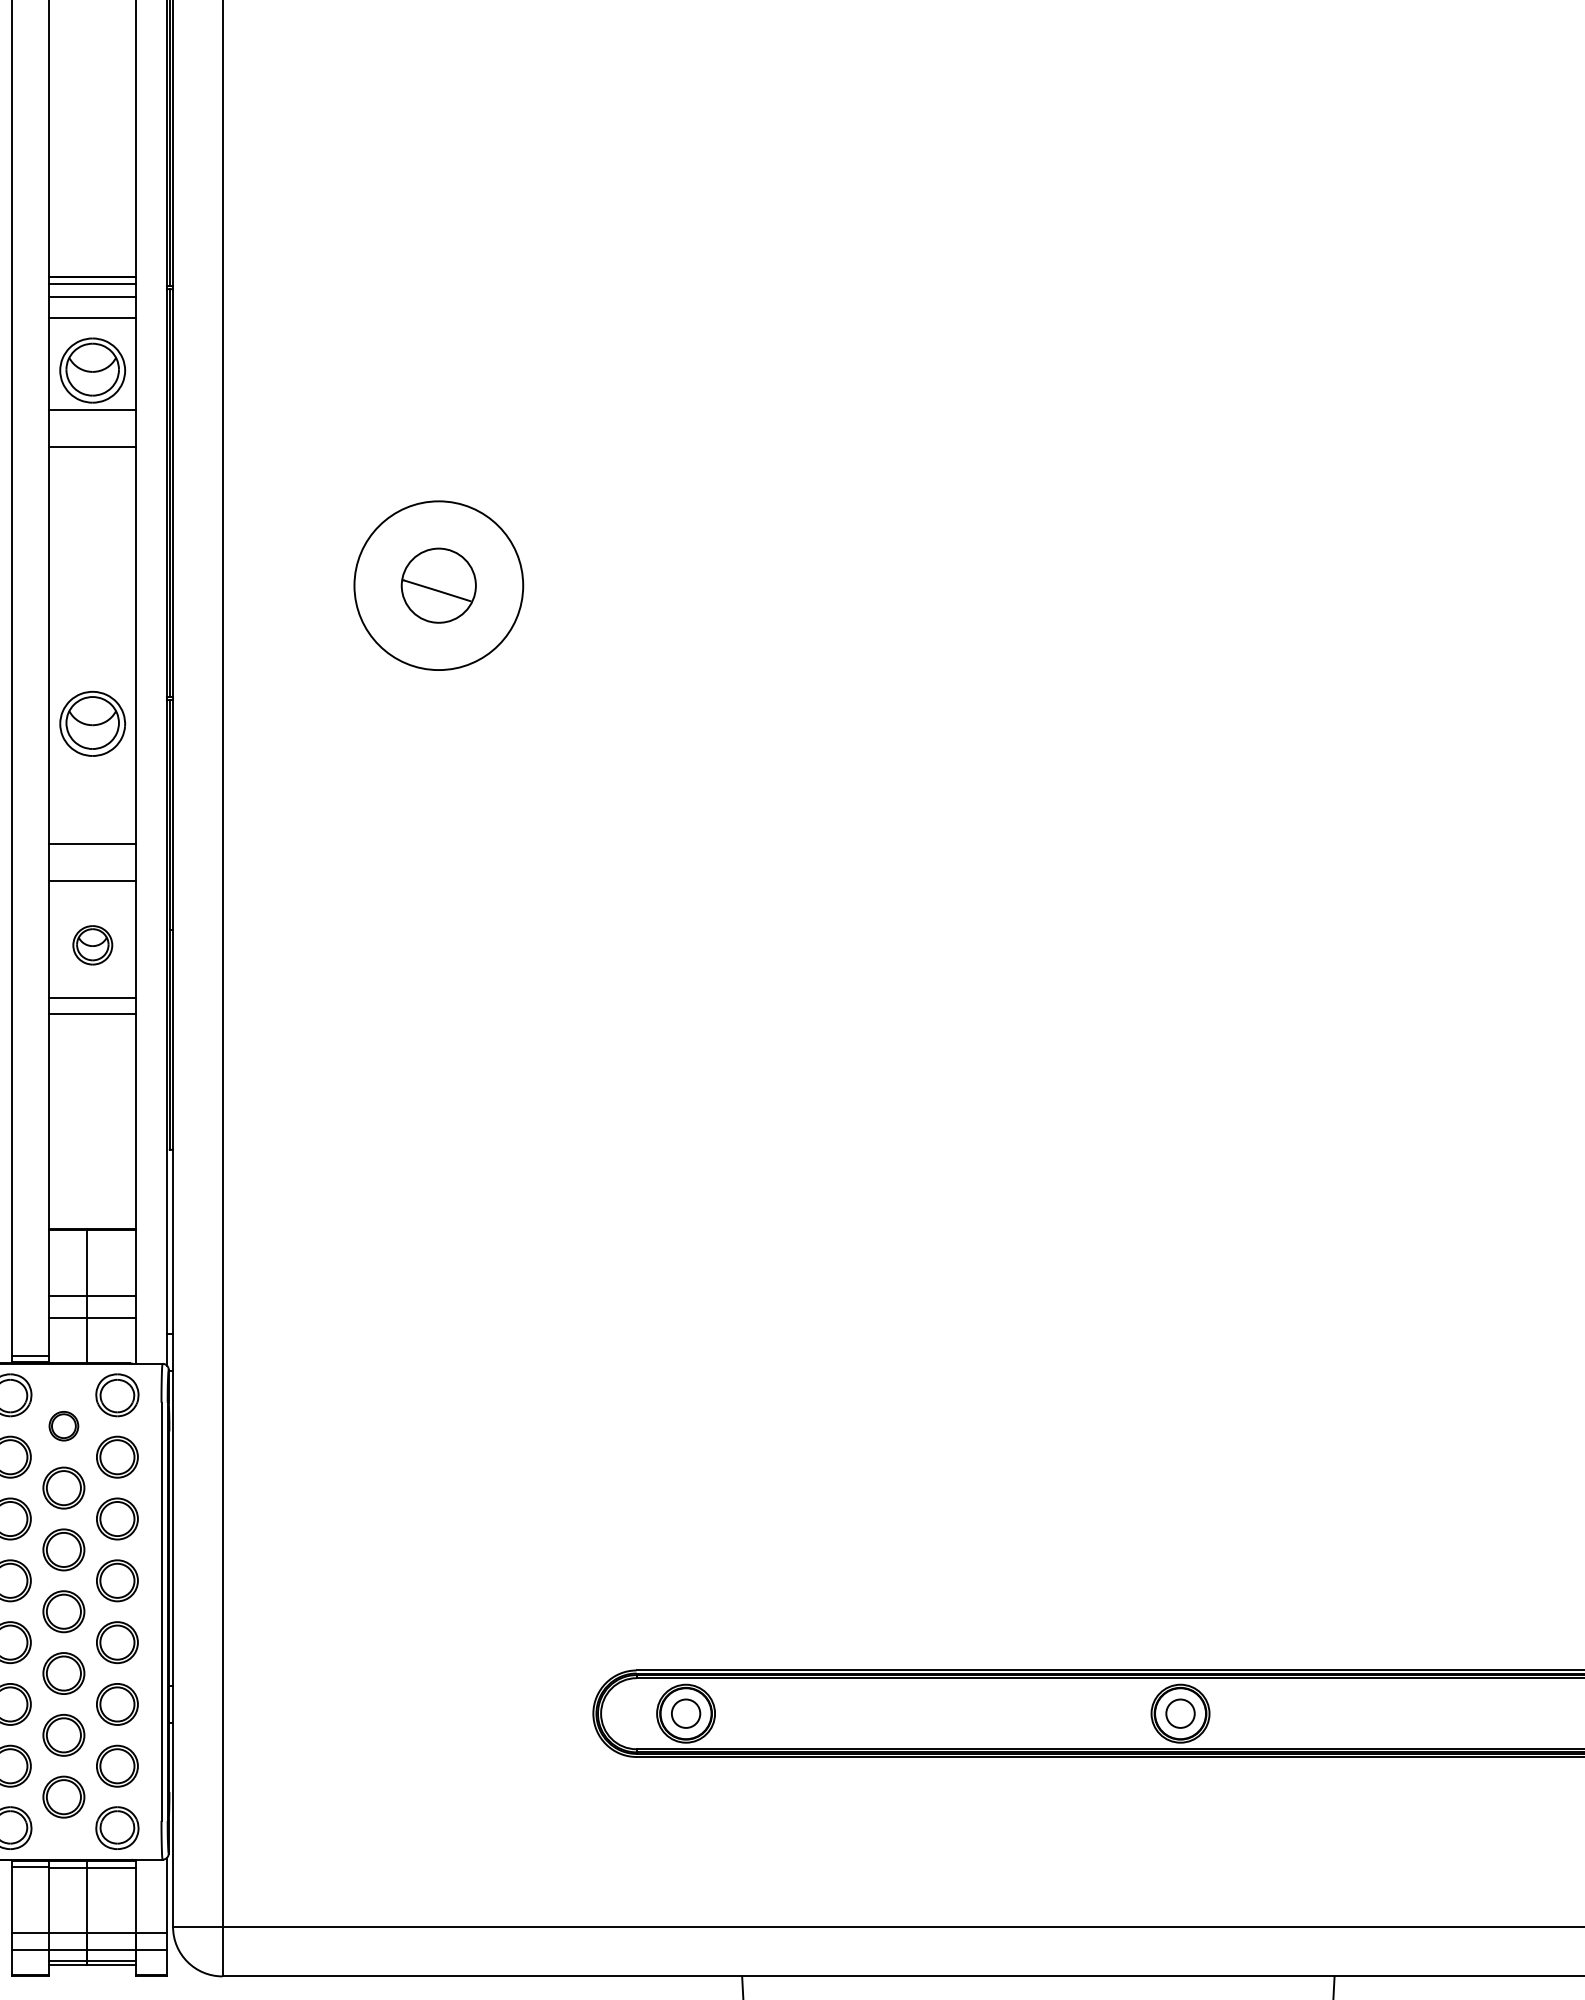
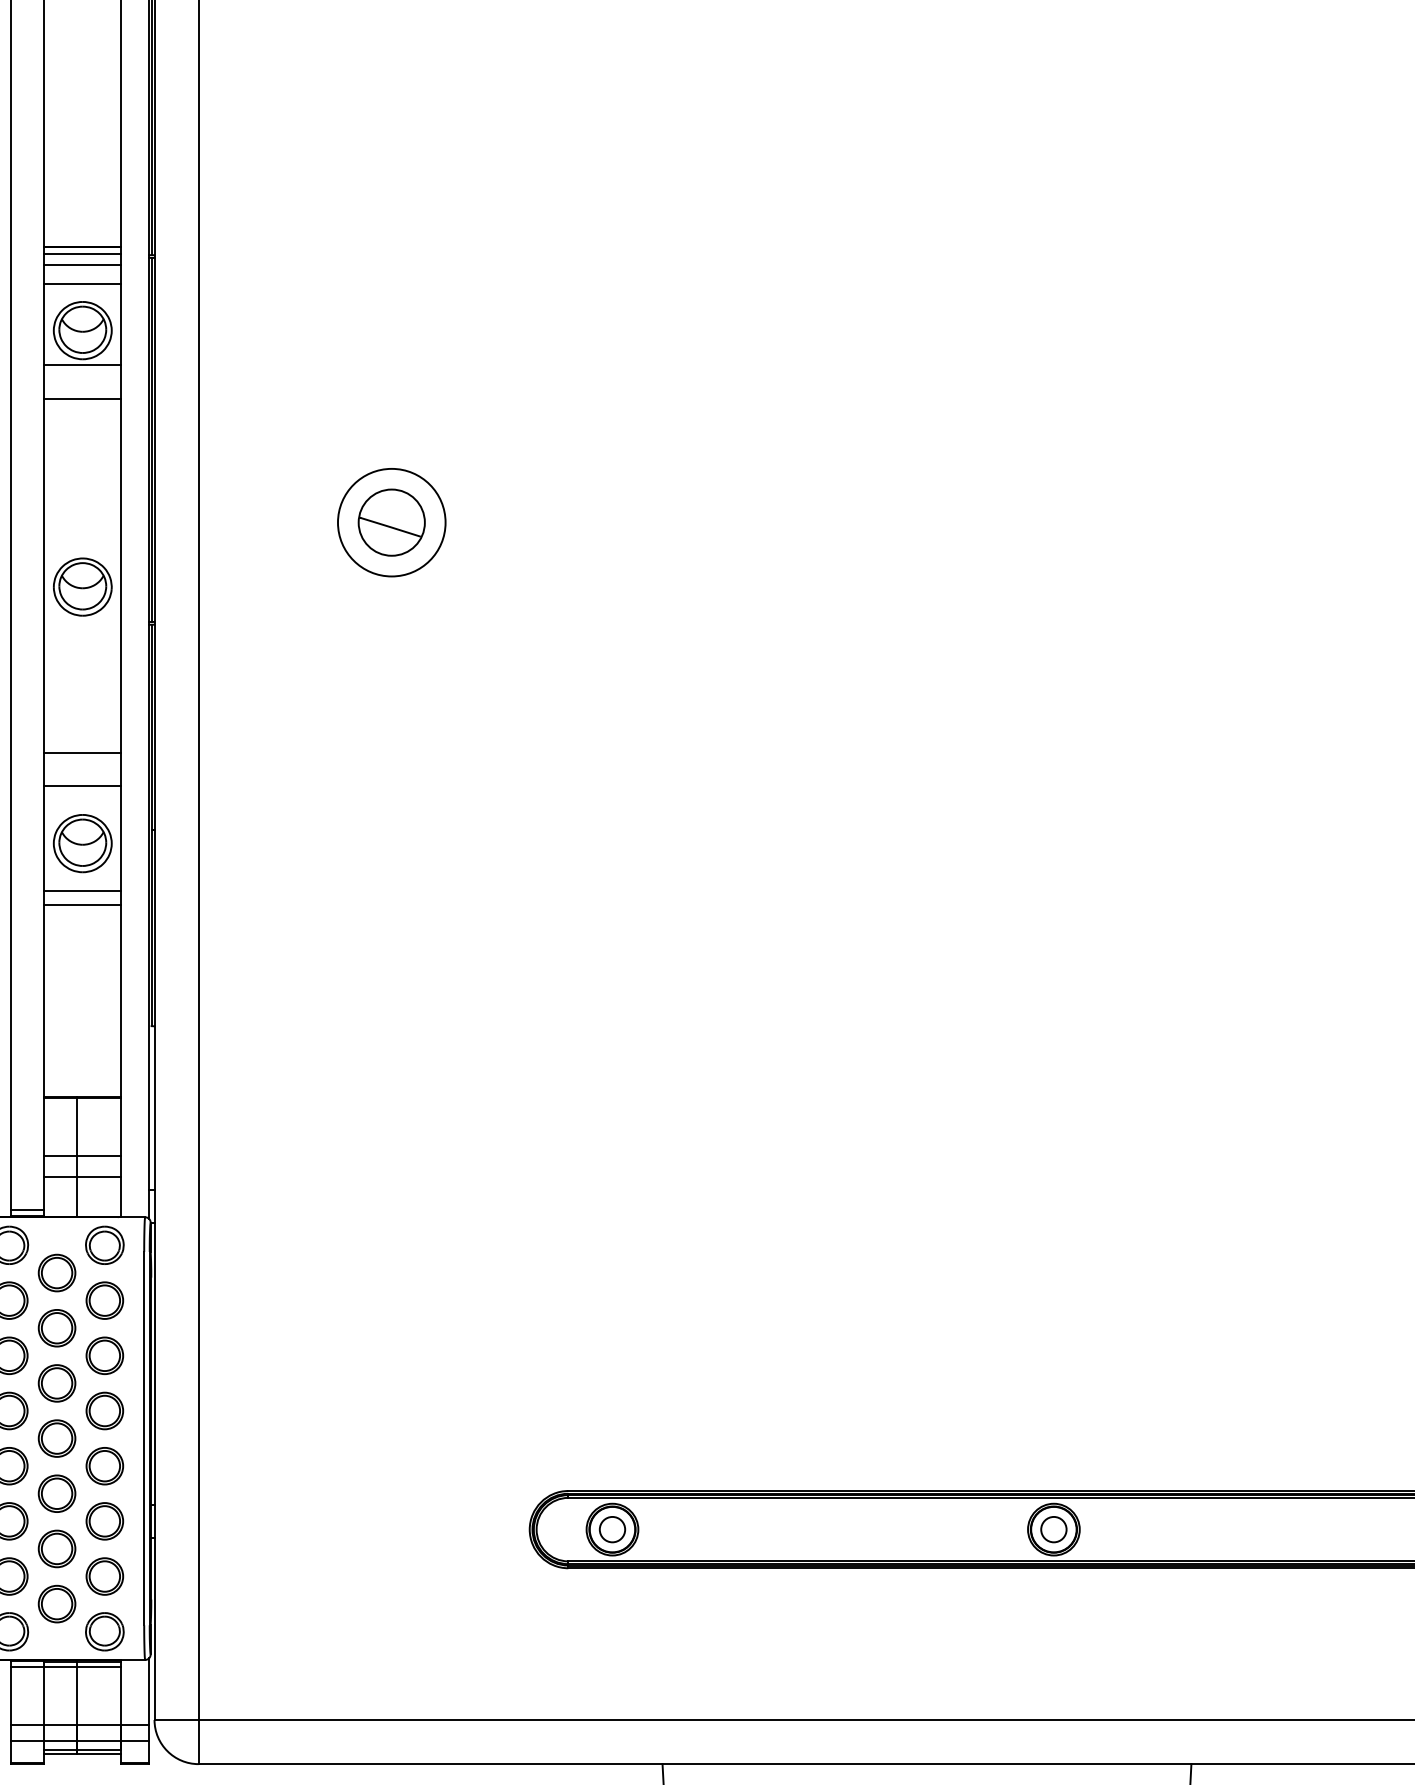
circle: (438, 585) -> (391, 522), size x0.71
part: (92, 723) -> (82, 586), moved
part: (92, 945) -> (82, 843), size x1.67
part: (63, 1425) -> (56, 1272), size x1.43

